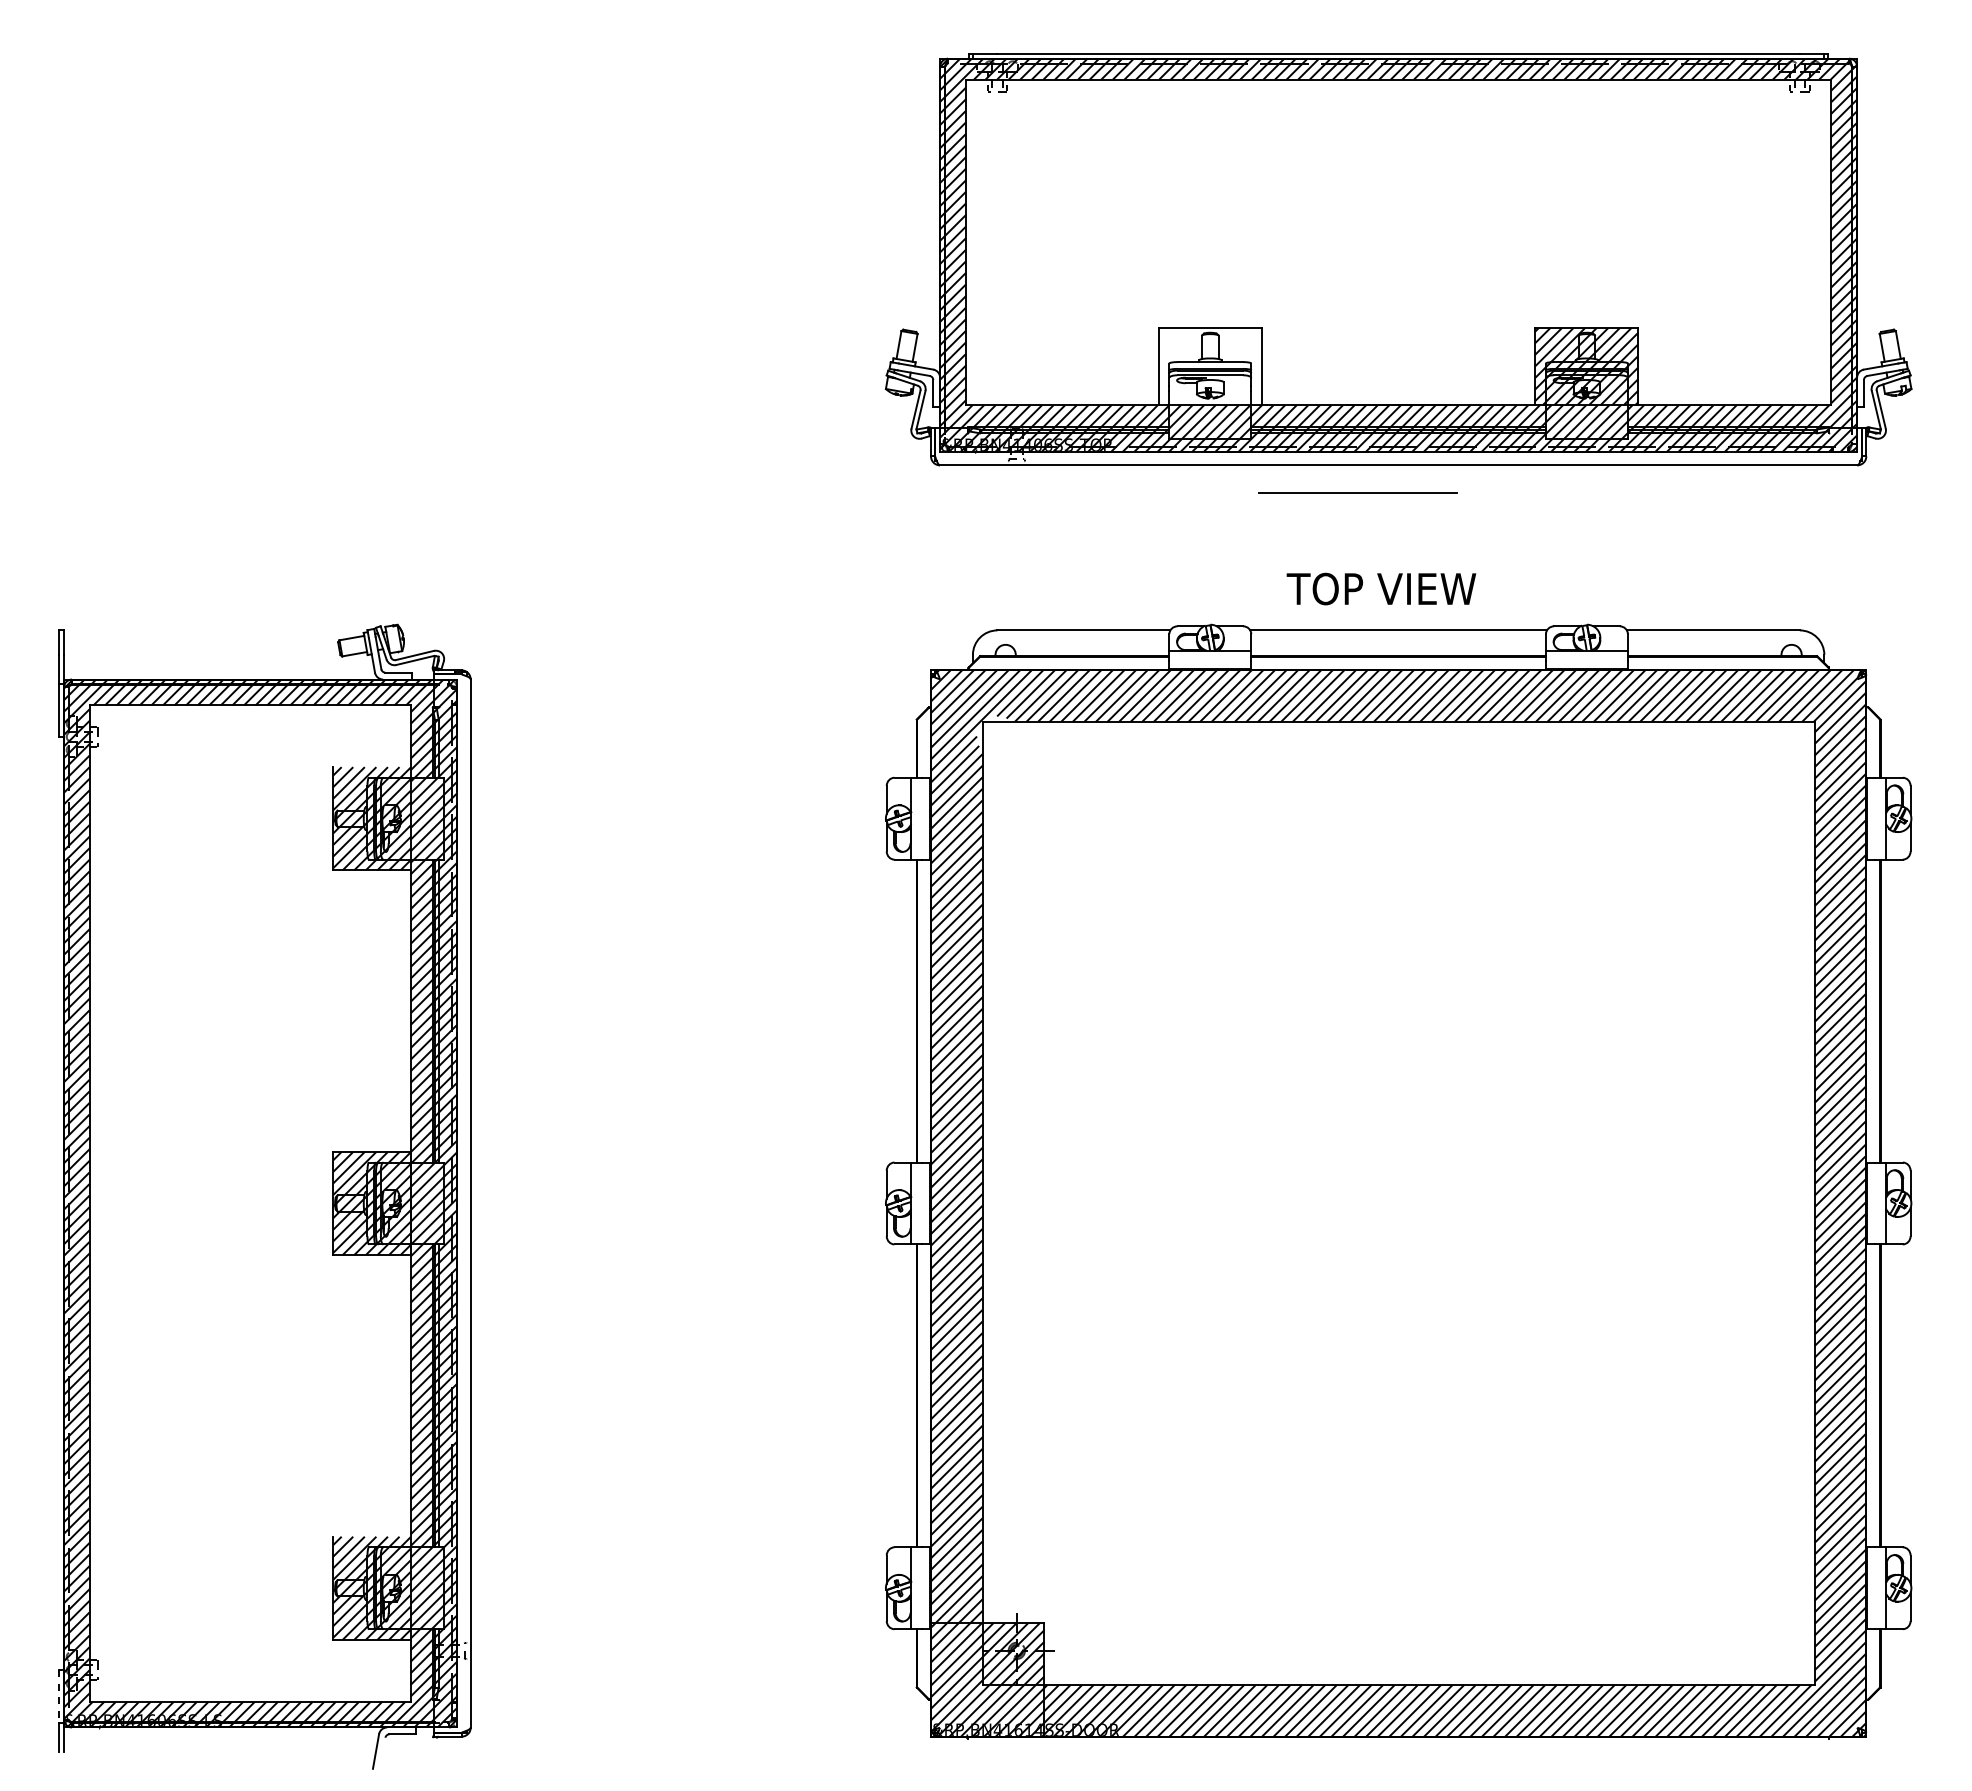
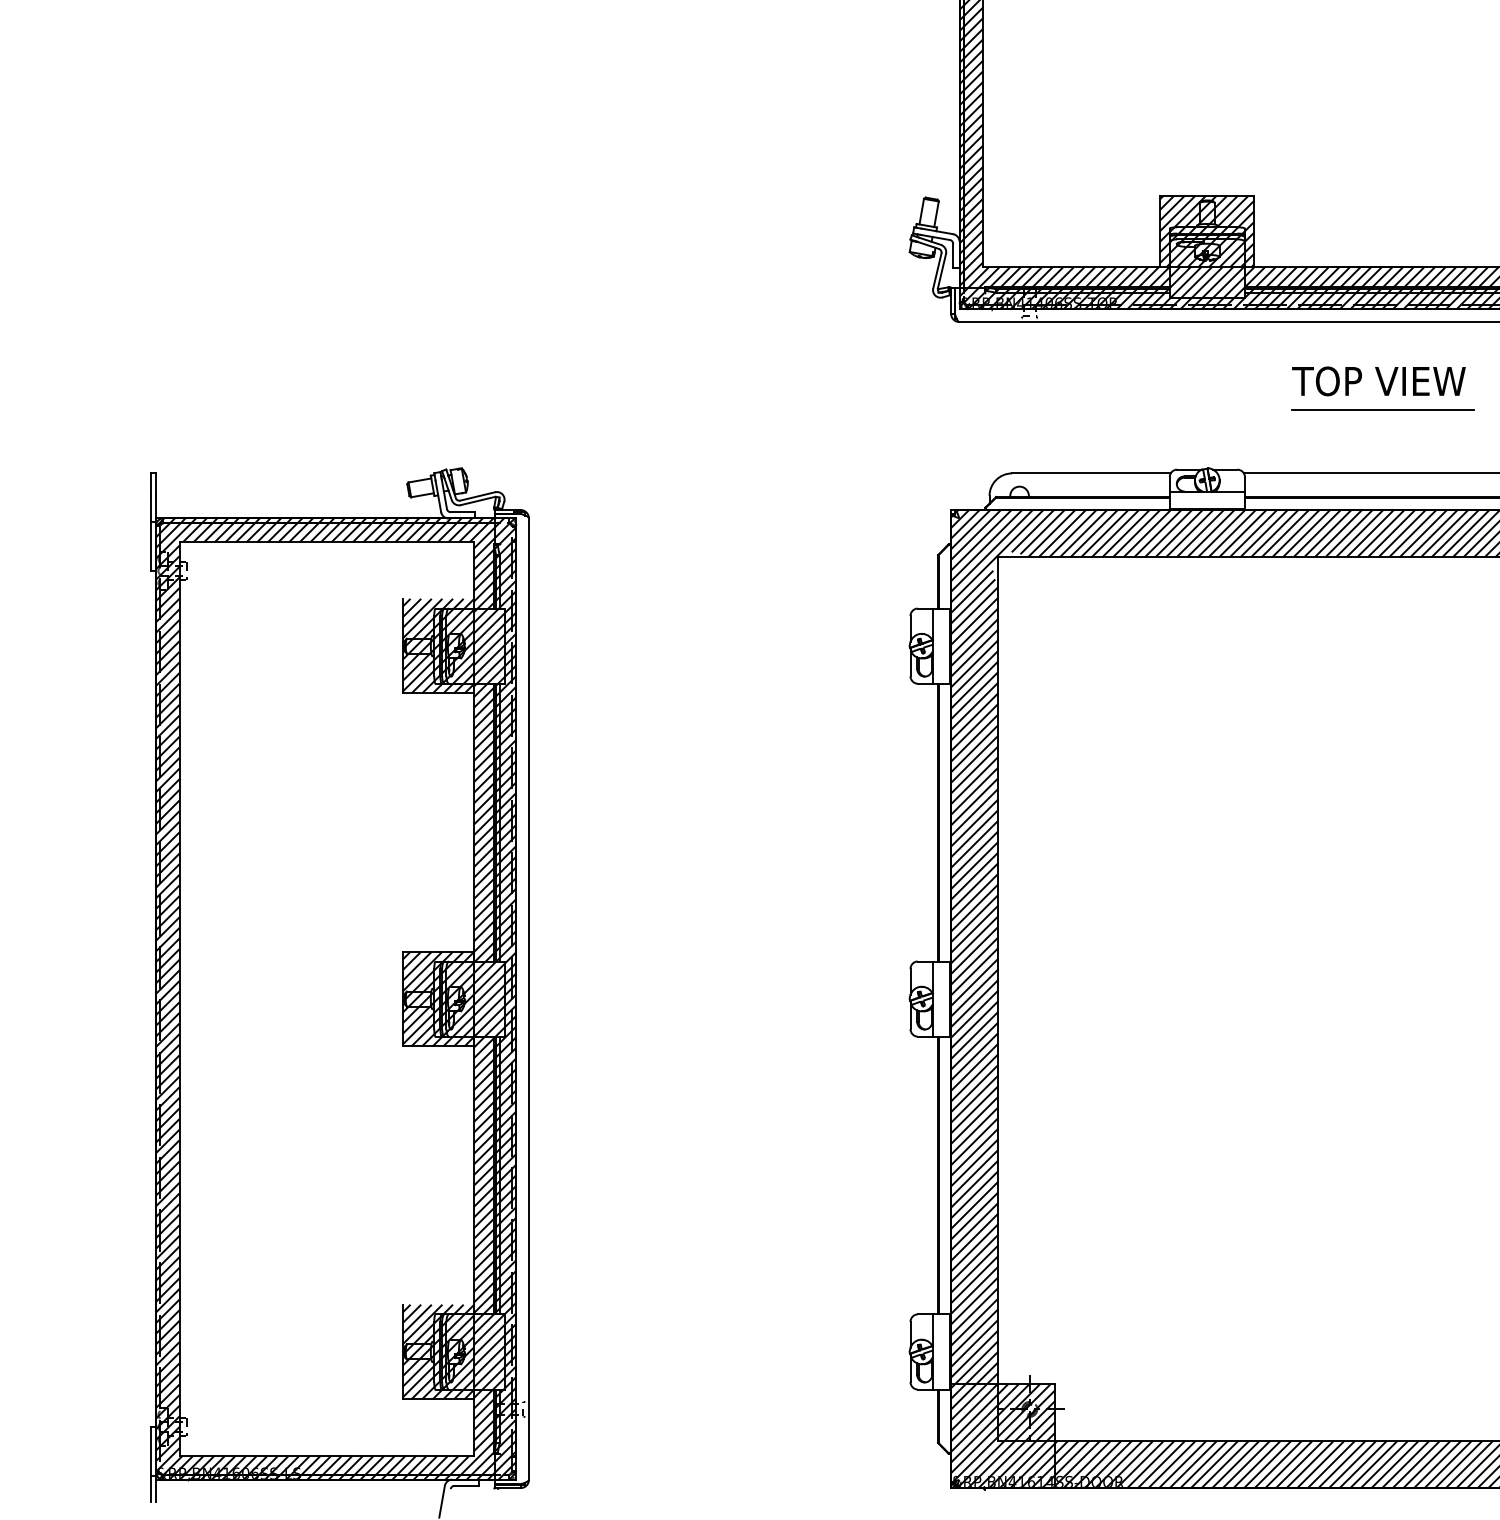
hatch: (1209, 366) -> (1206, 231), added
line: (1357, 492) -> (1382, 409), moved
text: (1381, 588) -> (1378, 380), moved
line: (59, 1696) -> (151, 1451), dashed -> solid

